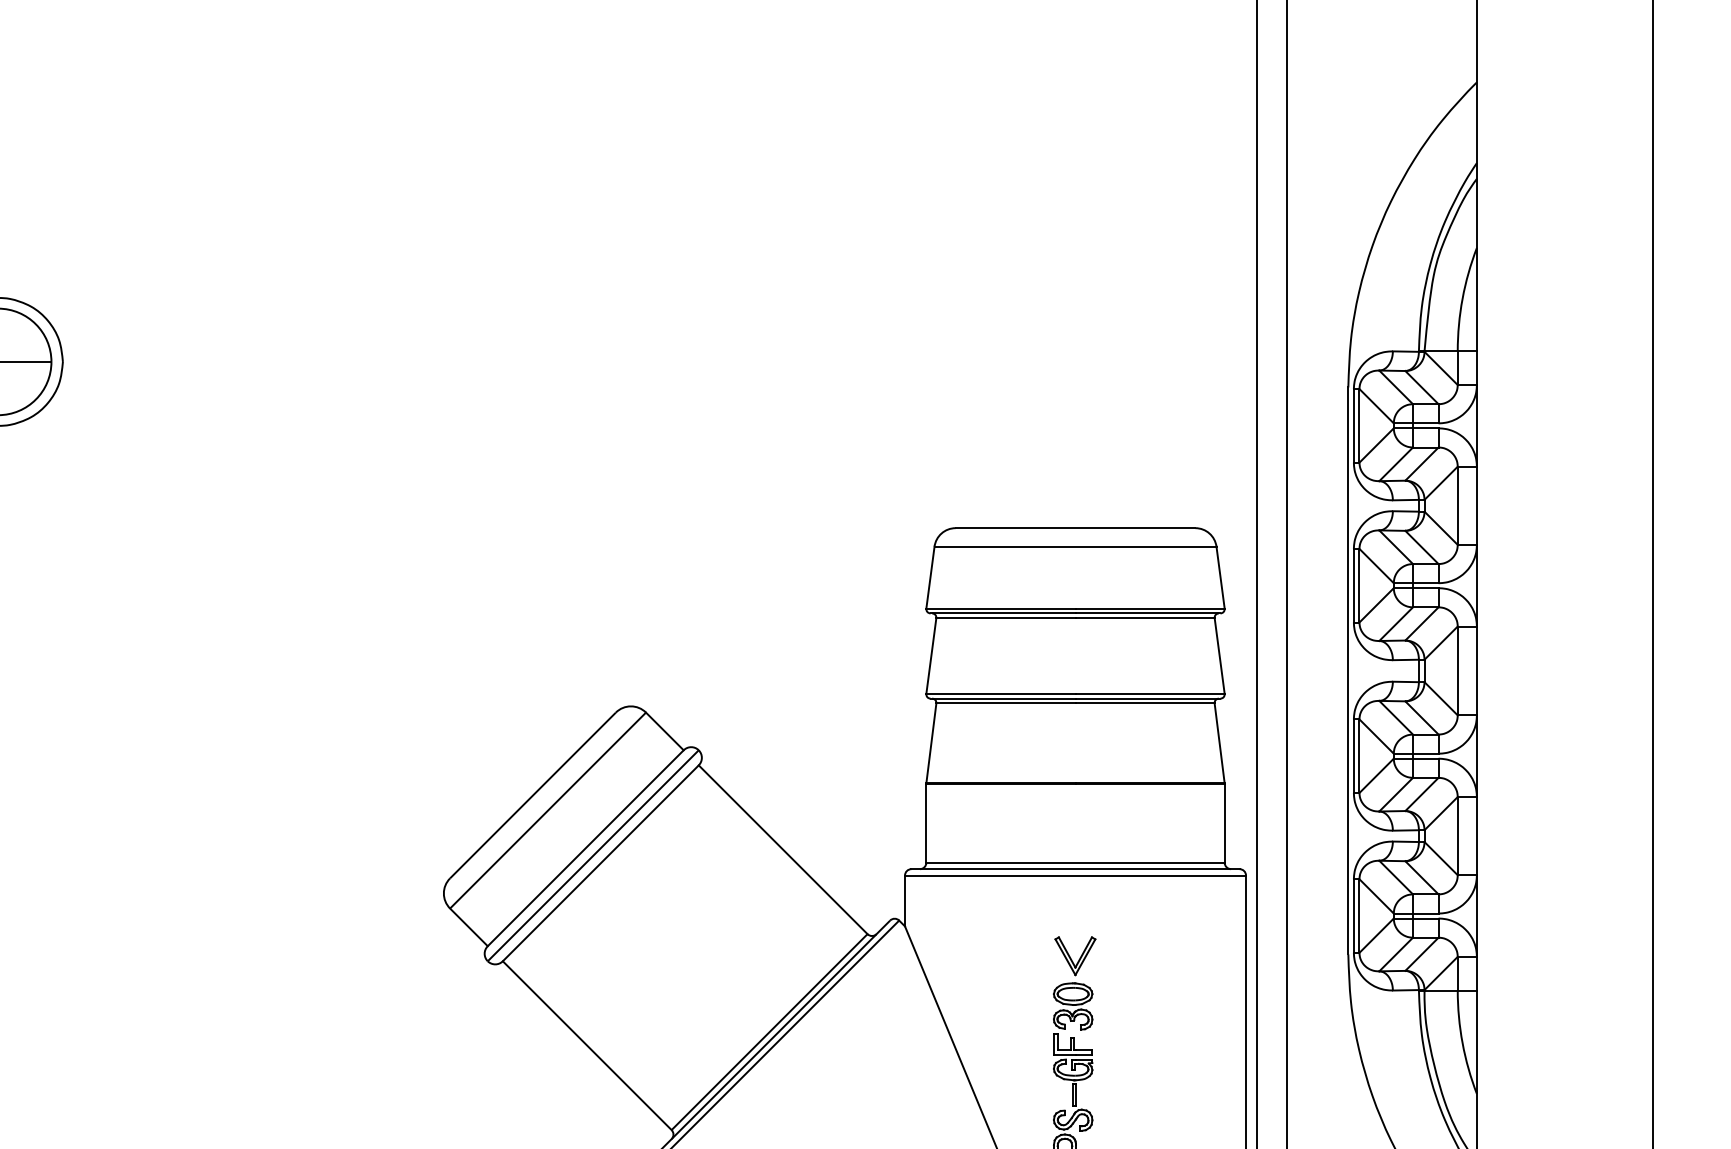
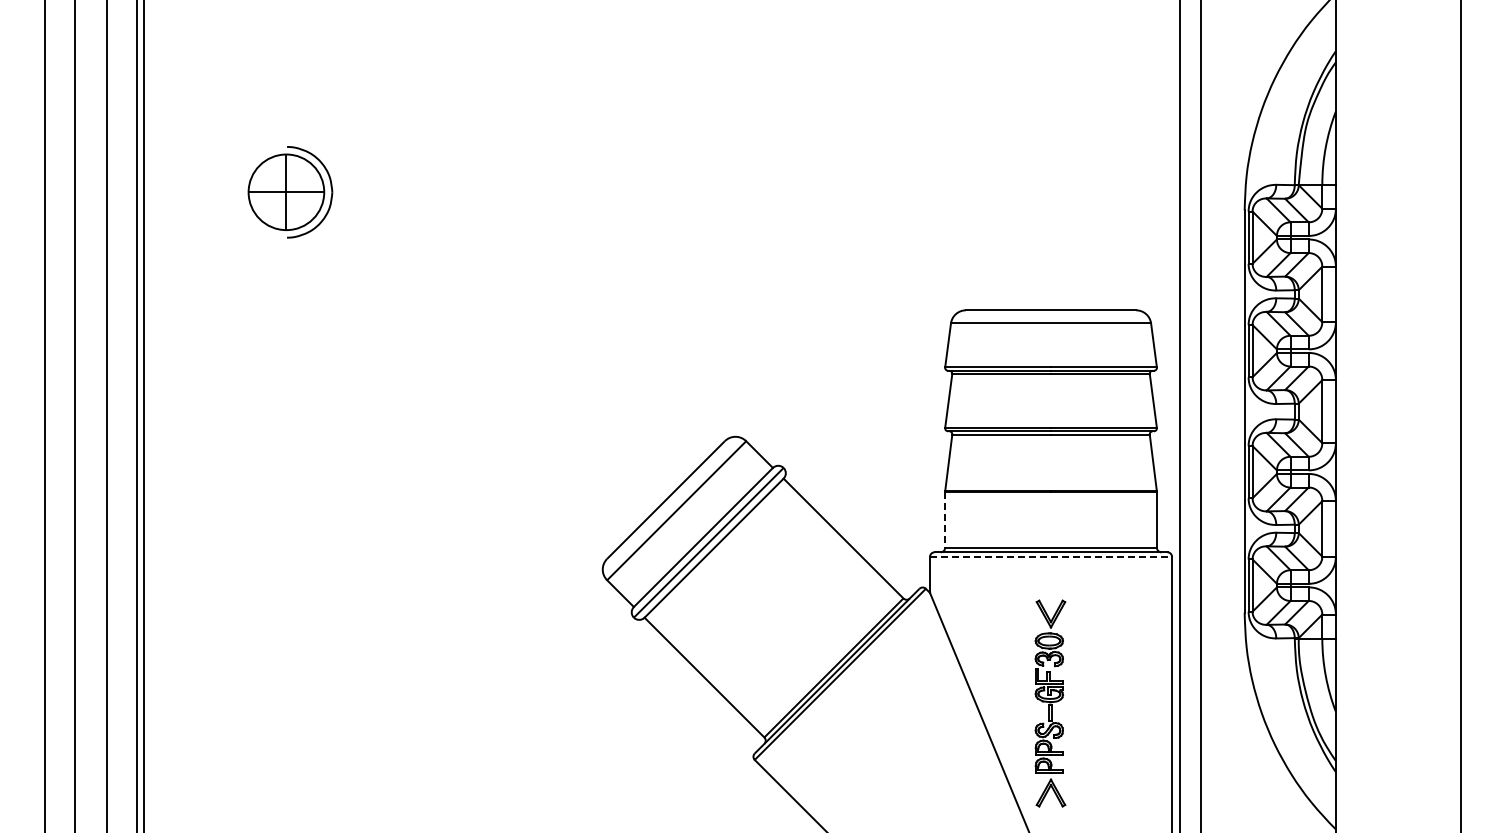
line: (926, 822) -> (945, 519), solid -> dashed
line: (1076, 875) -> (1051, 556), solid -> dashed

